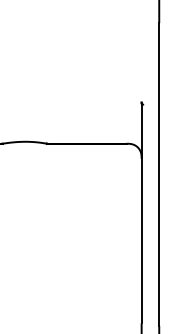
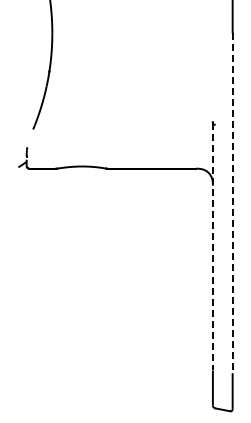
line: (159, 174) -> (232, 203), solid -> dashed
line: (141, 213) -> (212, 246), solid -> dashed

